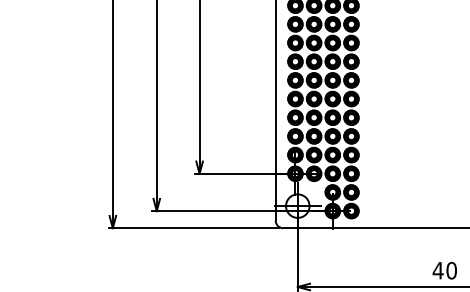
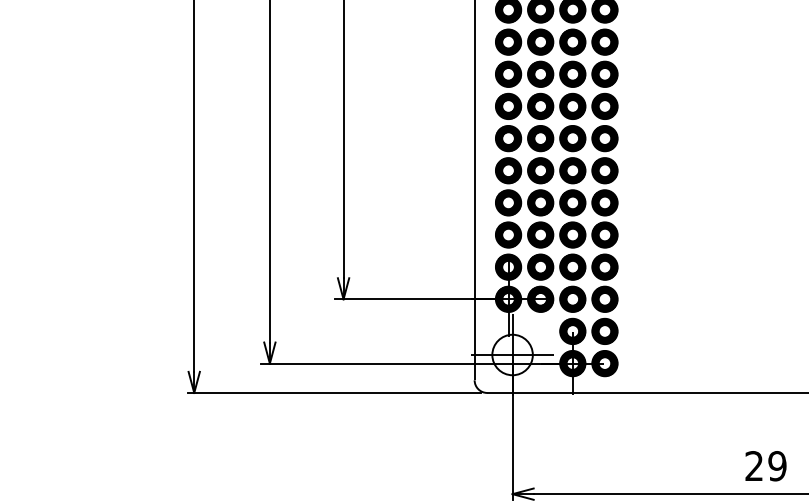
text: (444, 270) -> (765, 465), 40 -> 29

